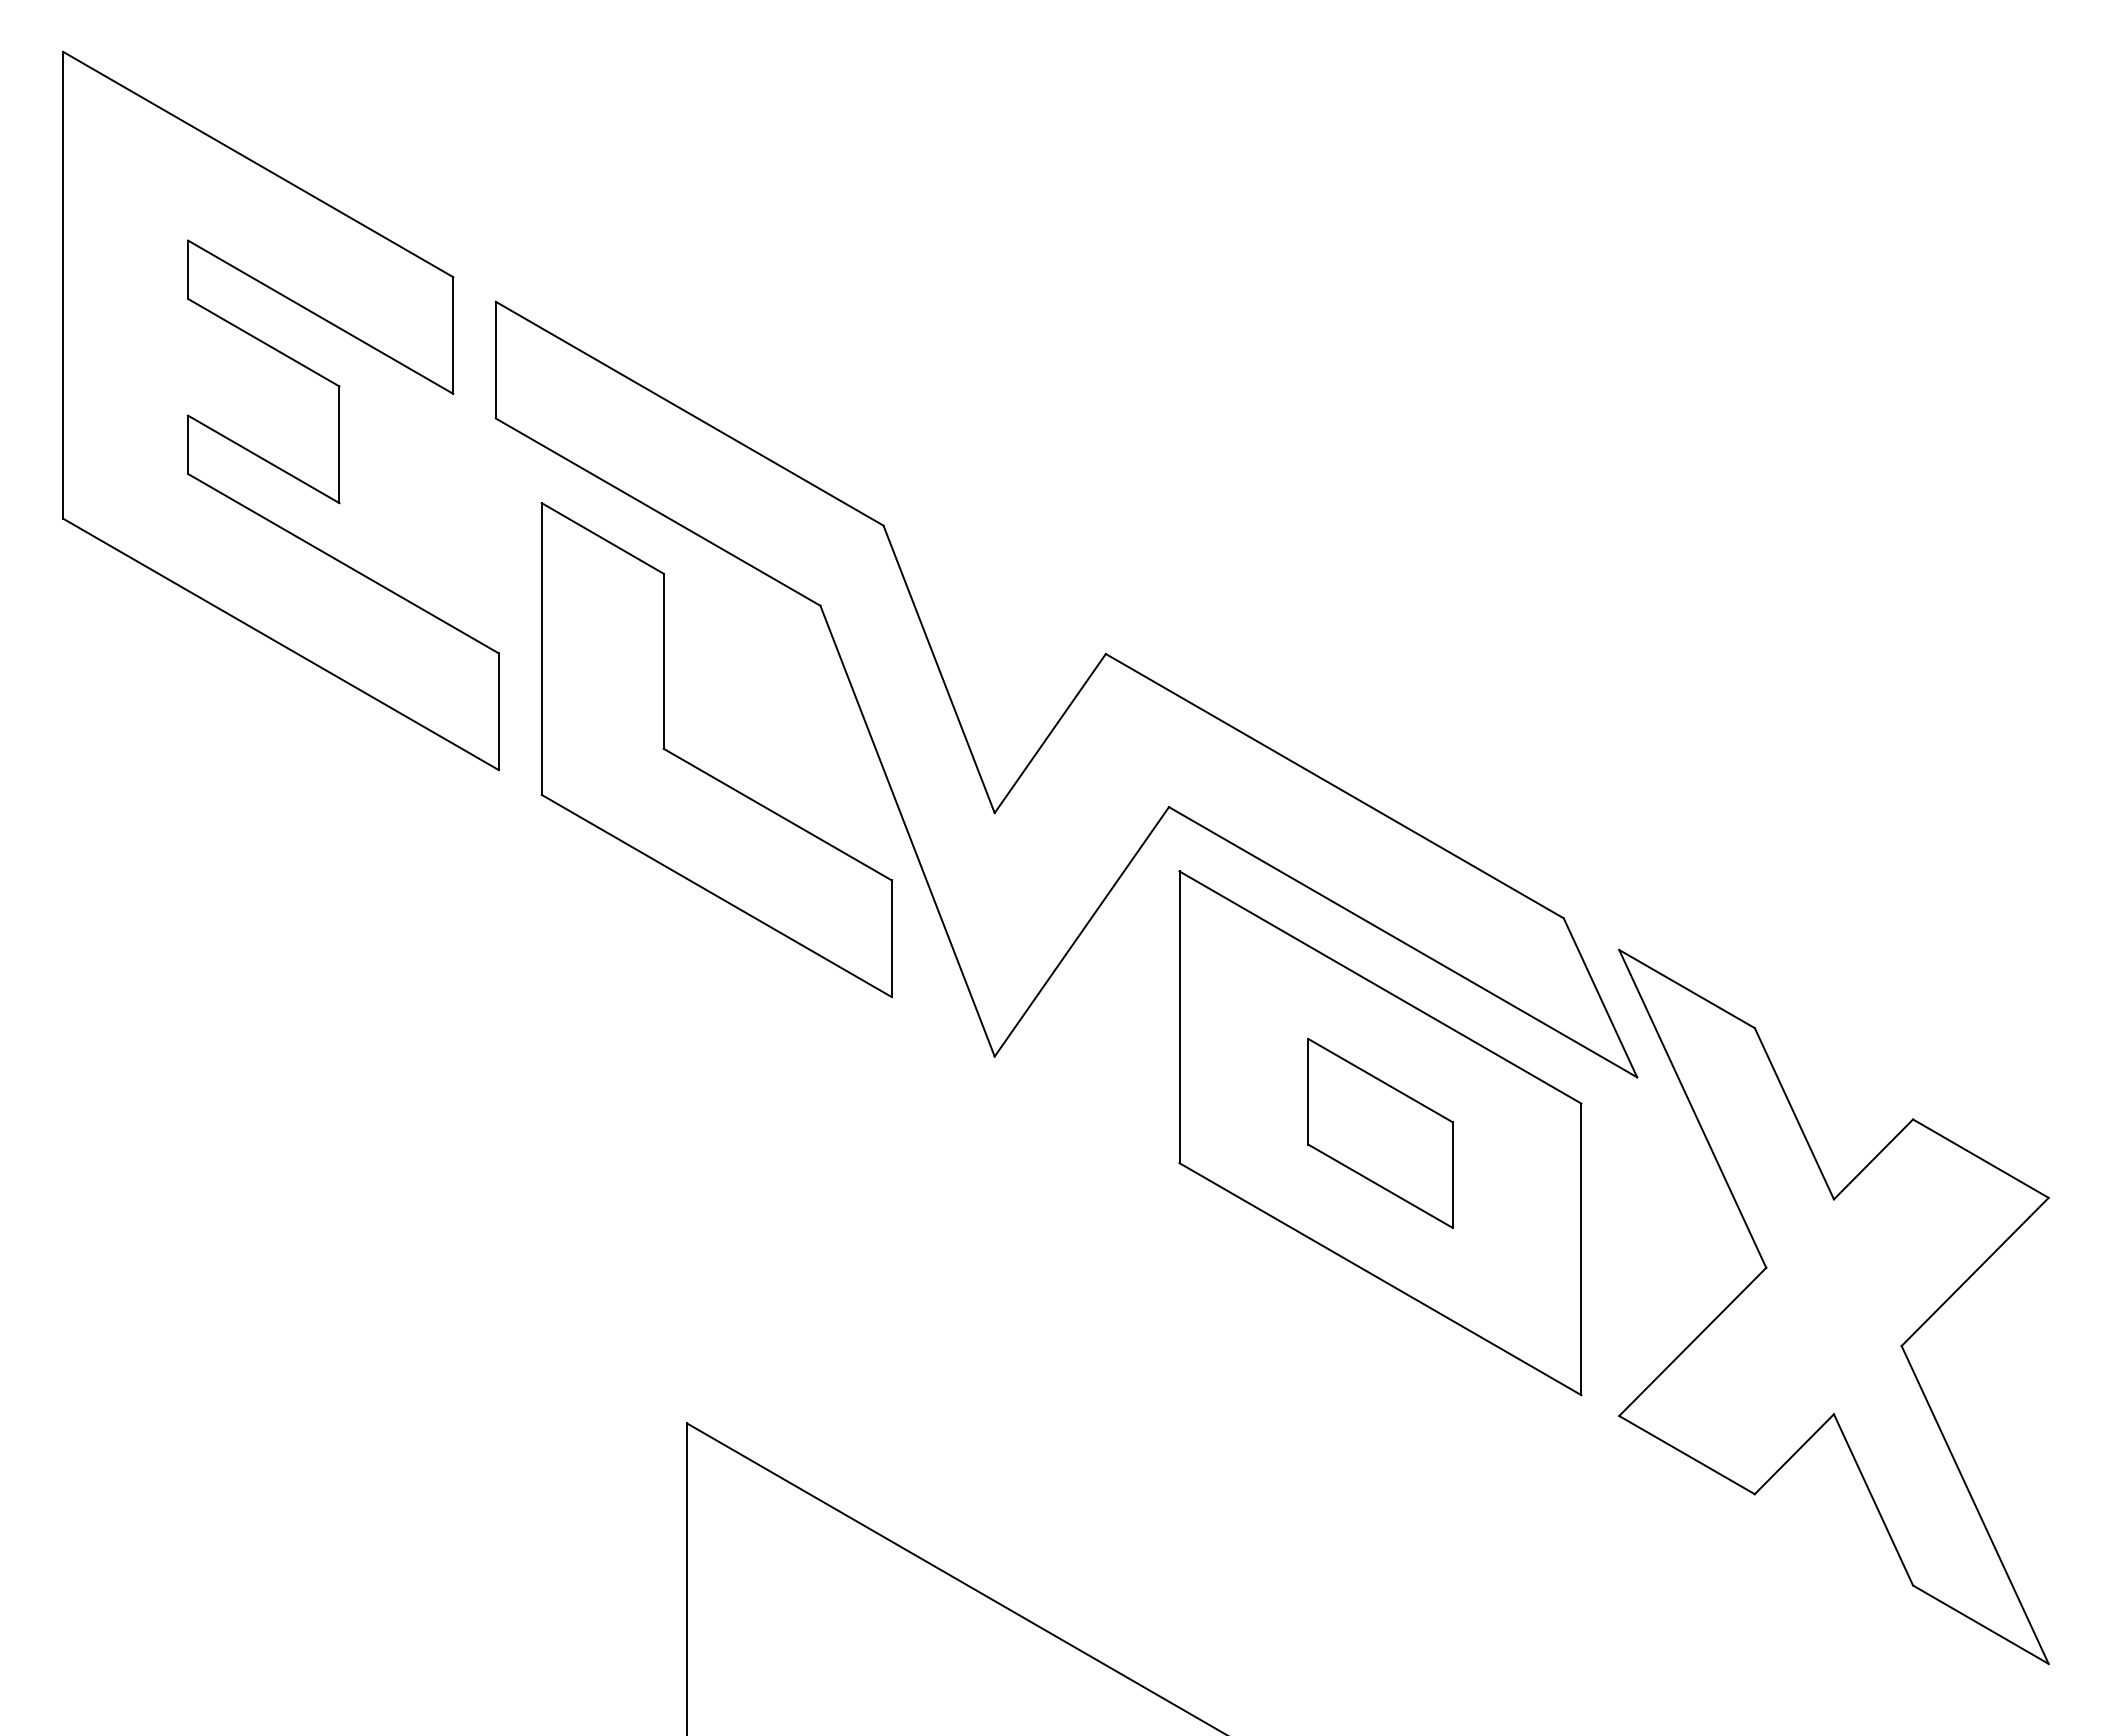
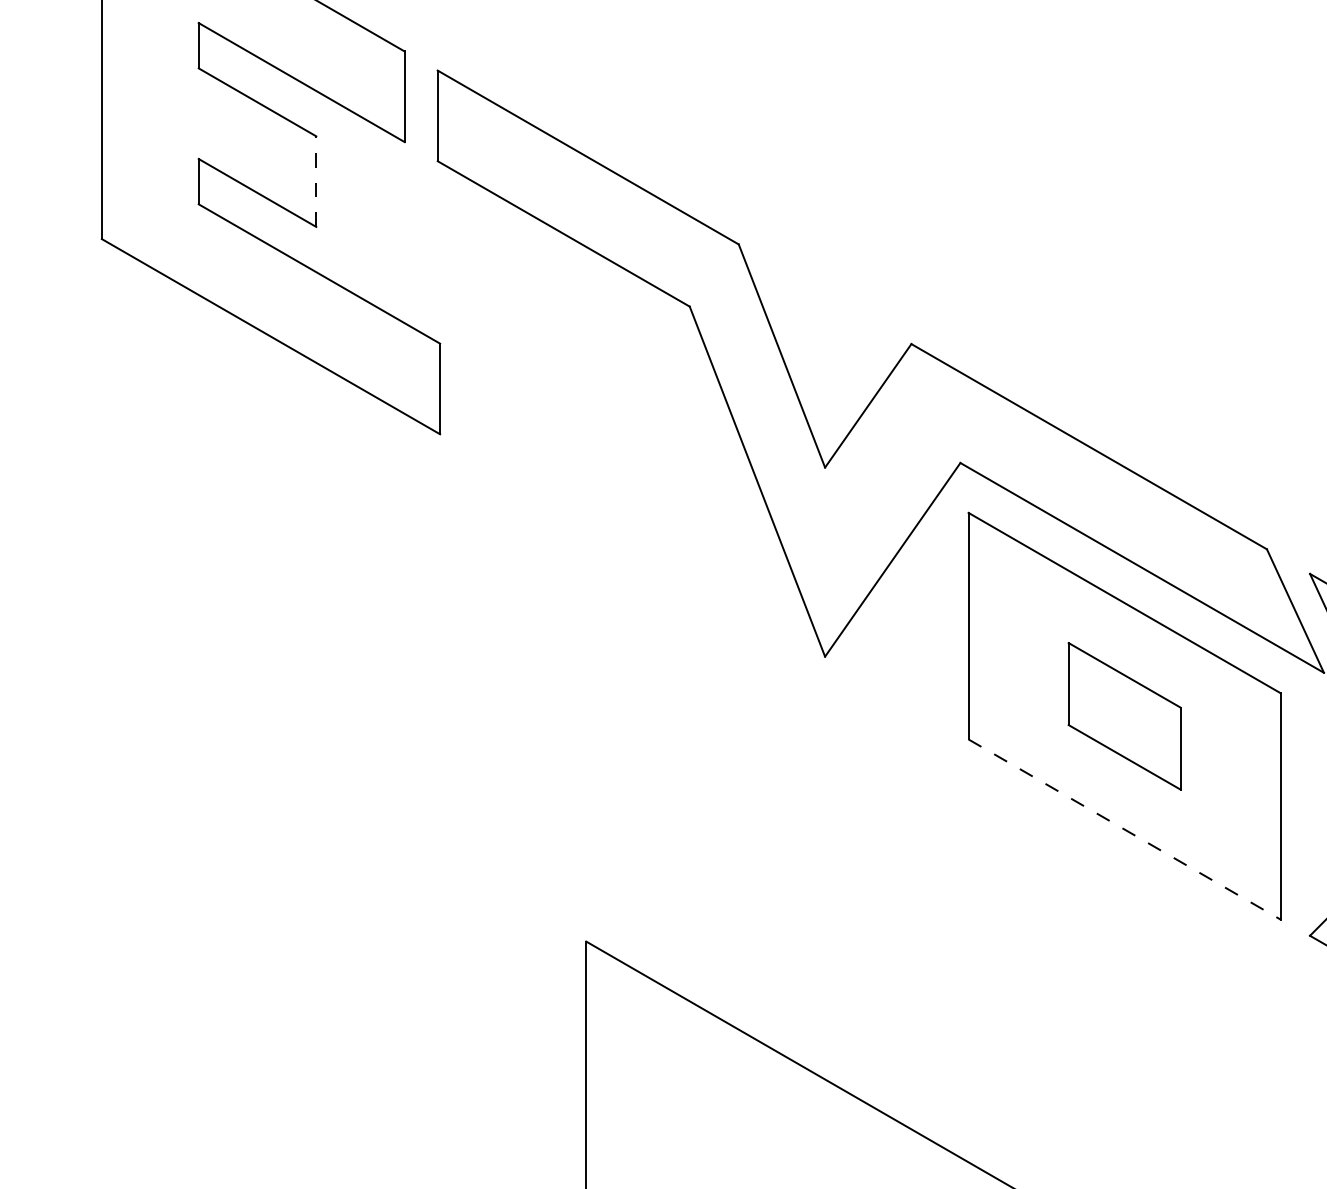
line: (339, 444) -> (316, 181), solid -> dashed
part: (705, 771) -> (600, 435), removed
line: (1380, 1279) -> (1124, 829), solid -> dashed

